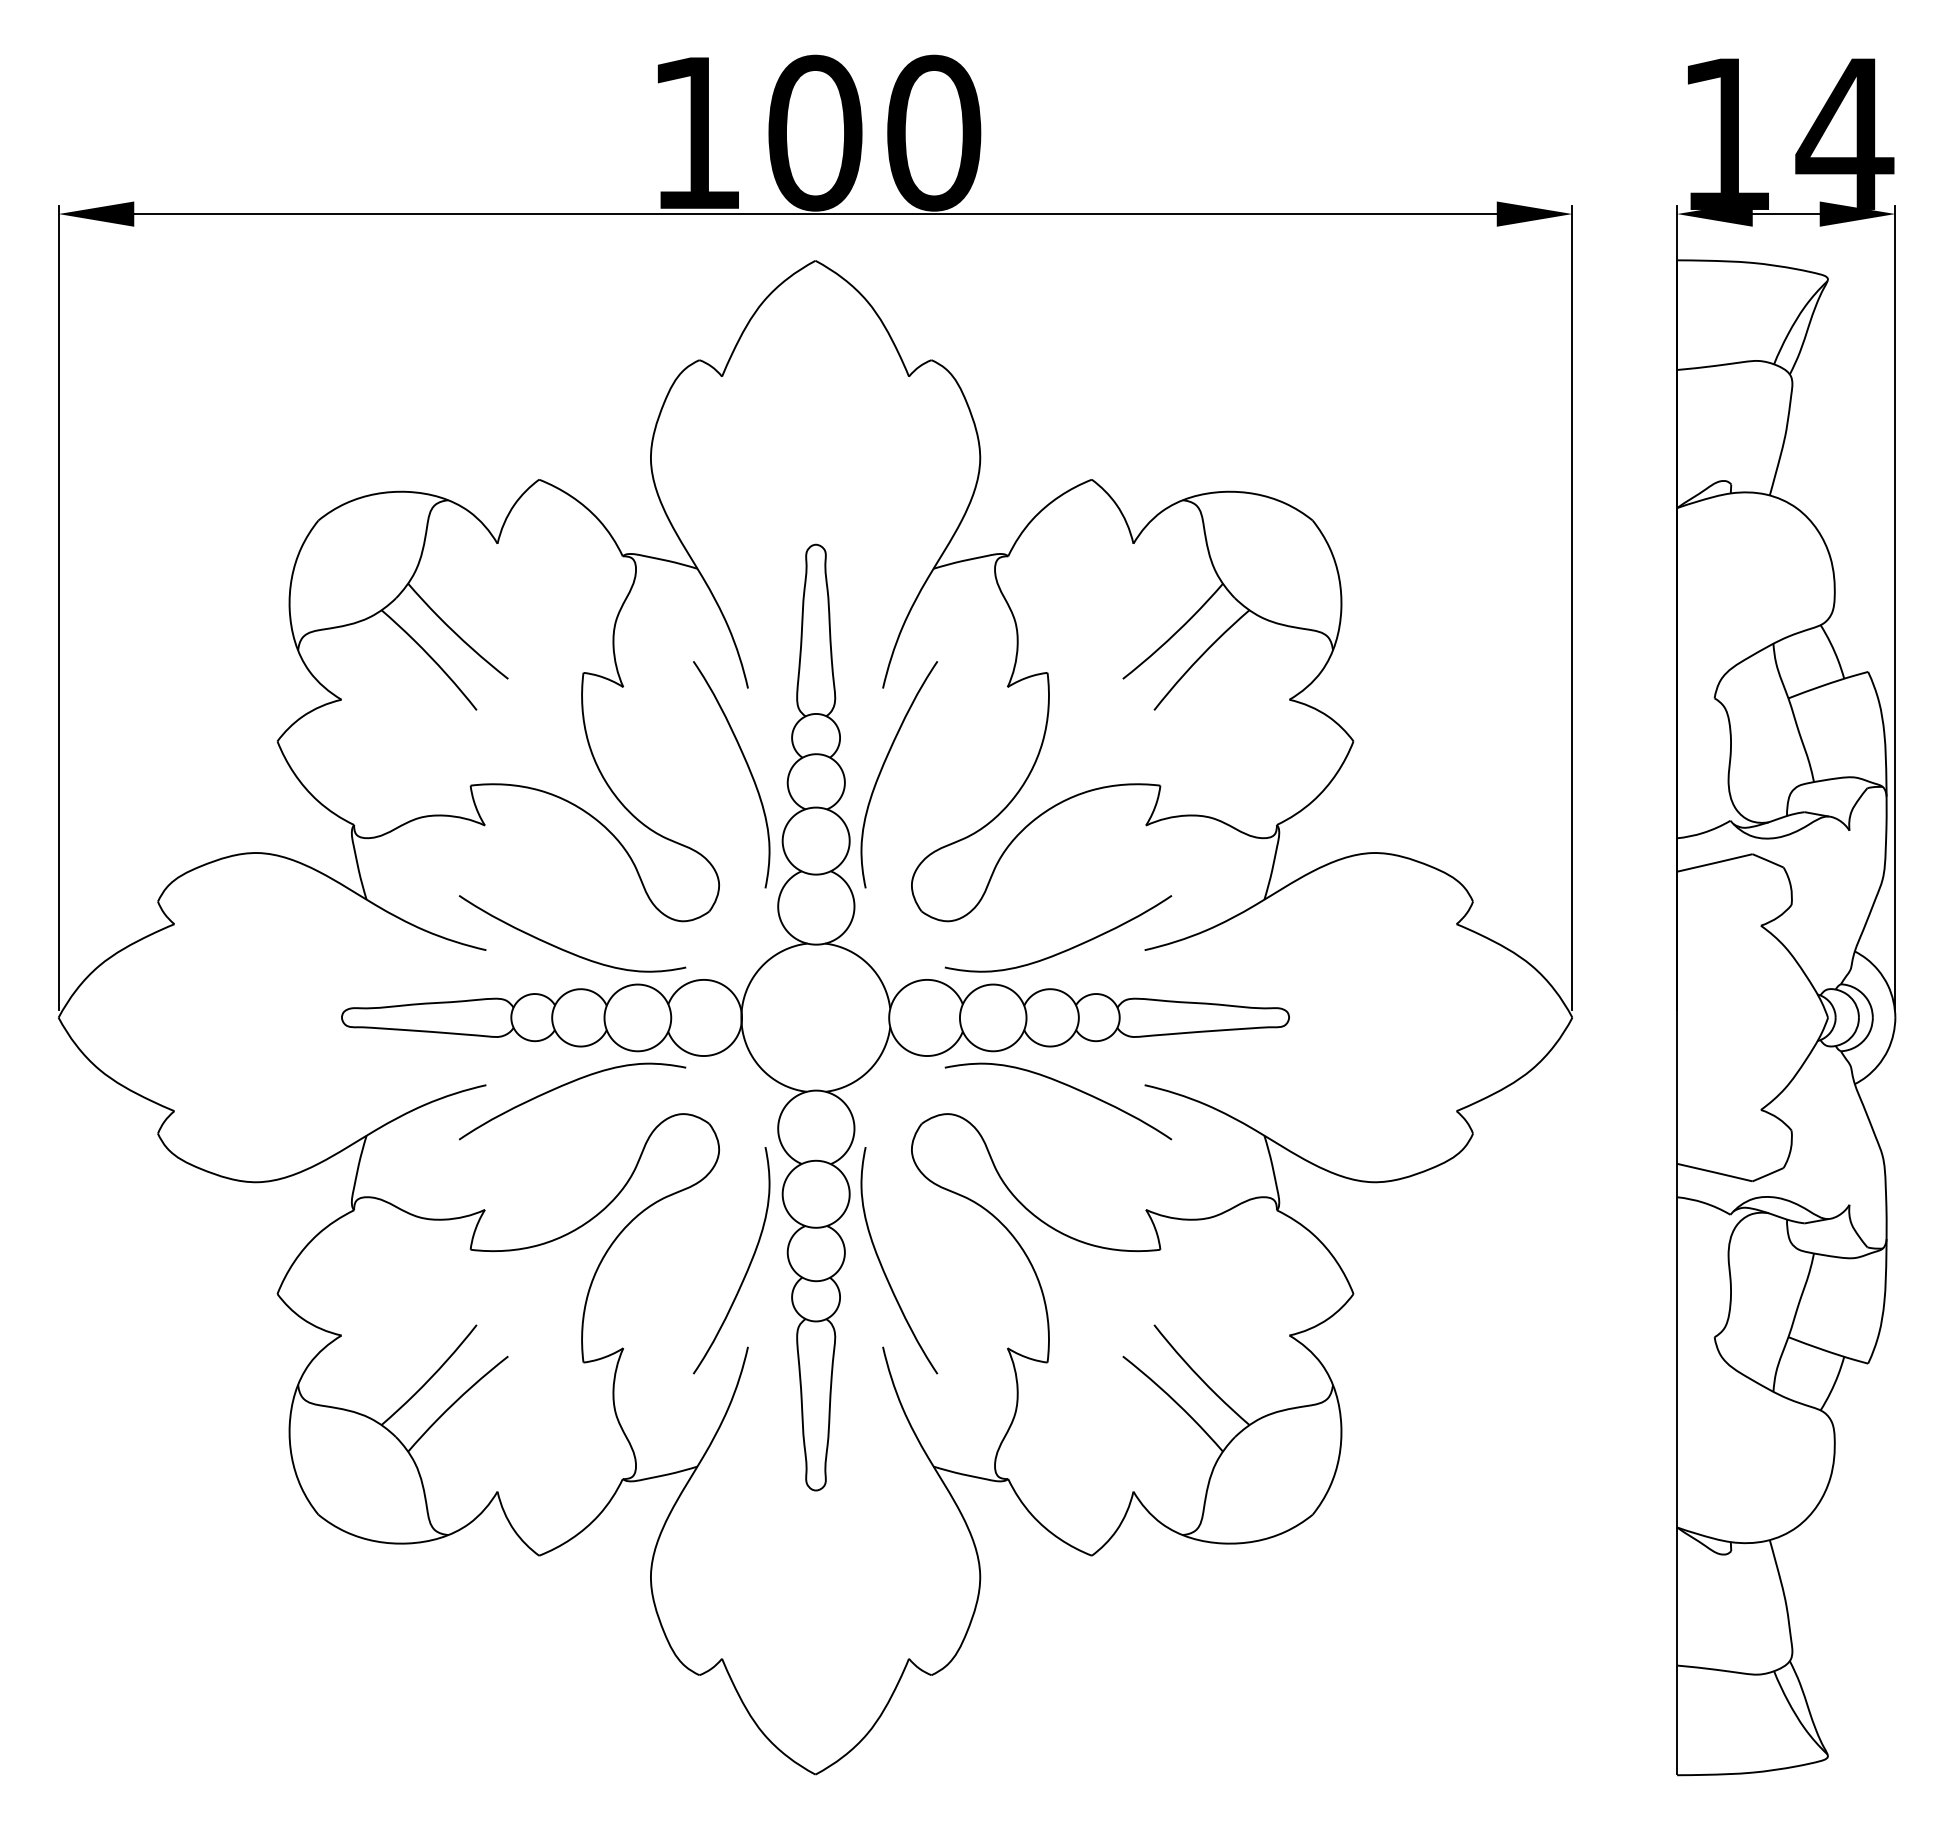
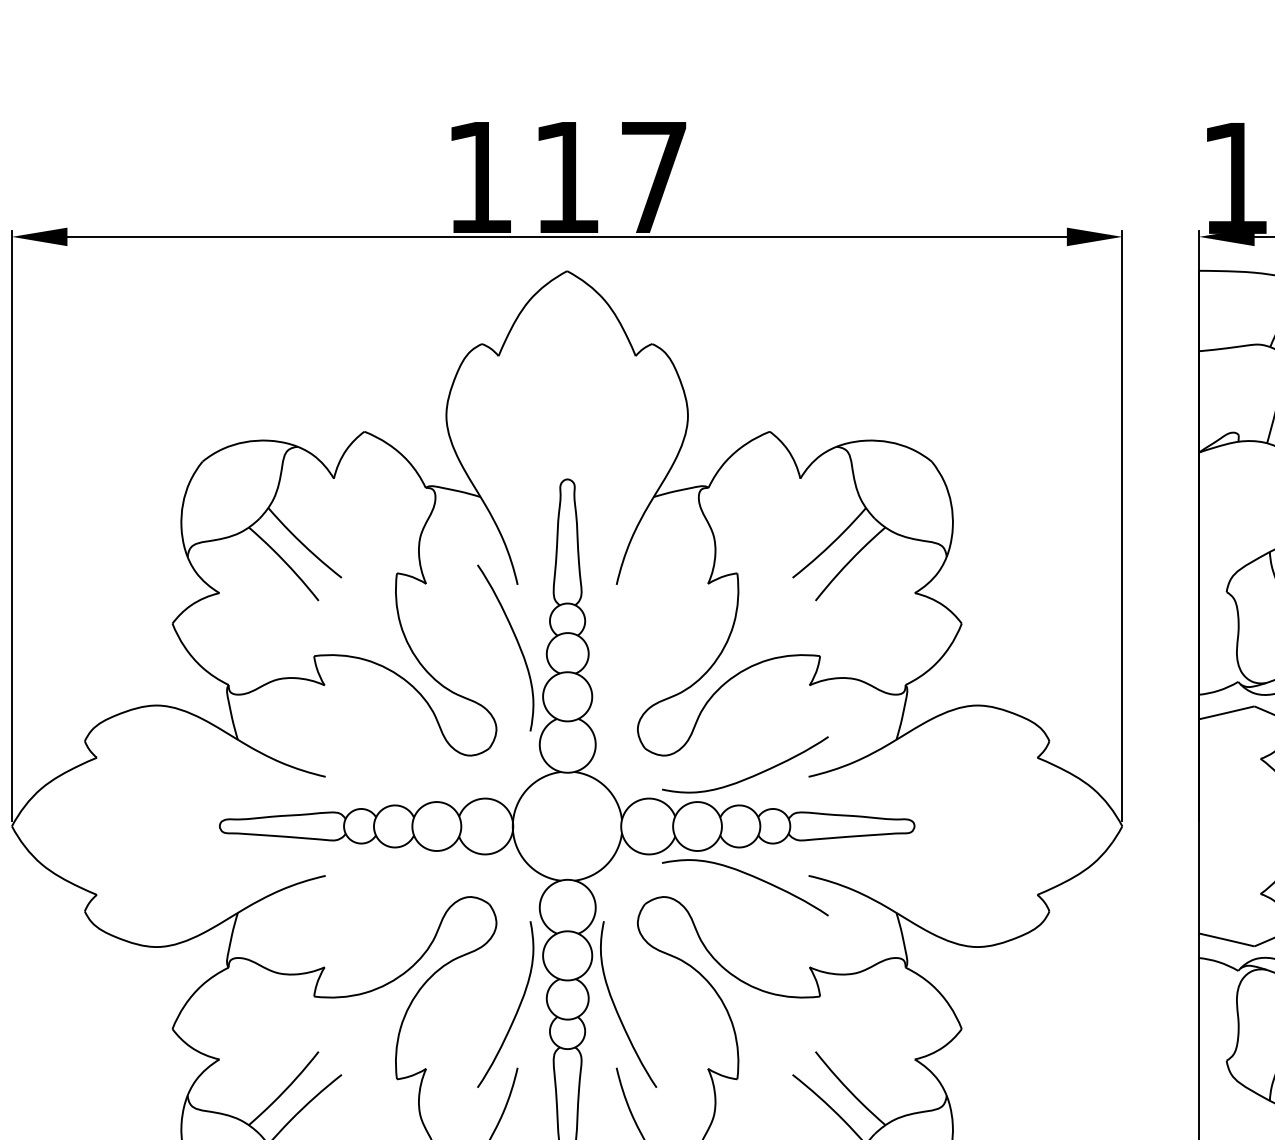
text: (874, 132) -> (610, 177), 100 -> 117
curve: (882, 770) -> (616, 645), removed
curve: (567, 950) -> (385, 777), removed
curve: (568, 1084) -> (385, 875), removed

